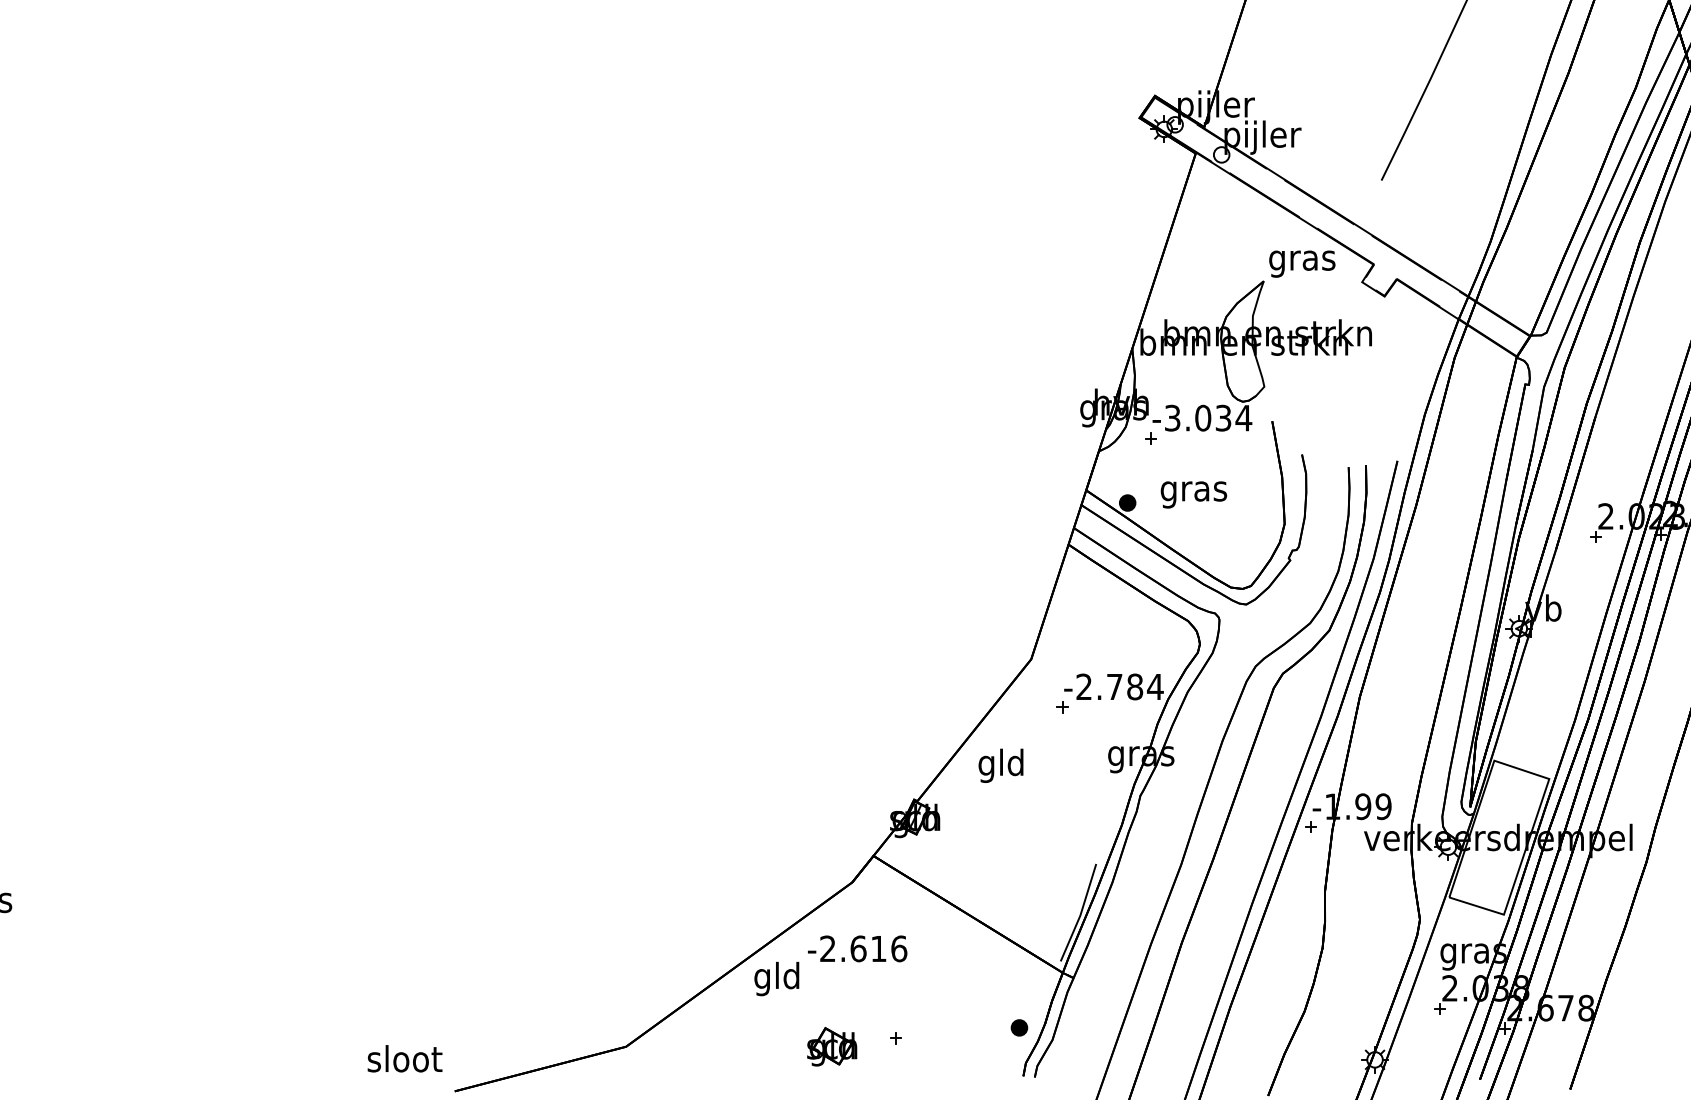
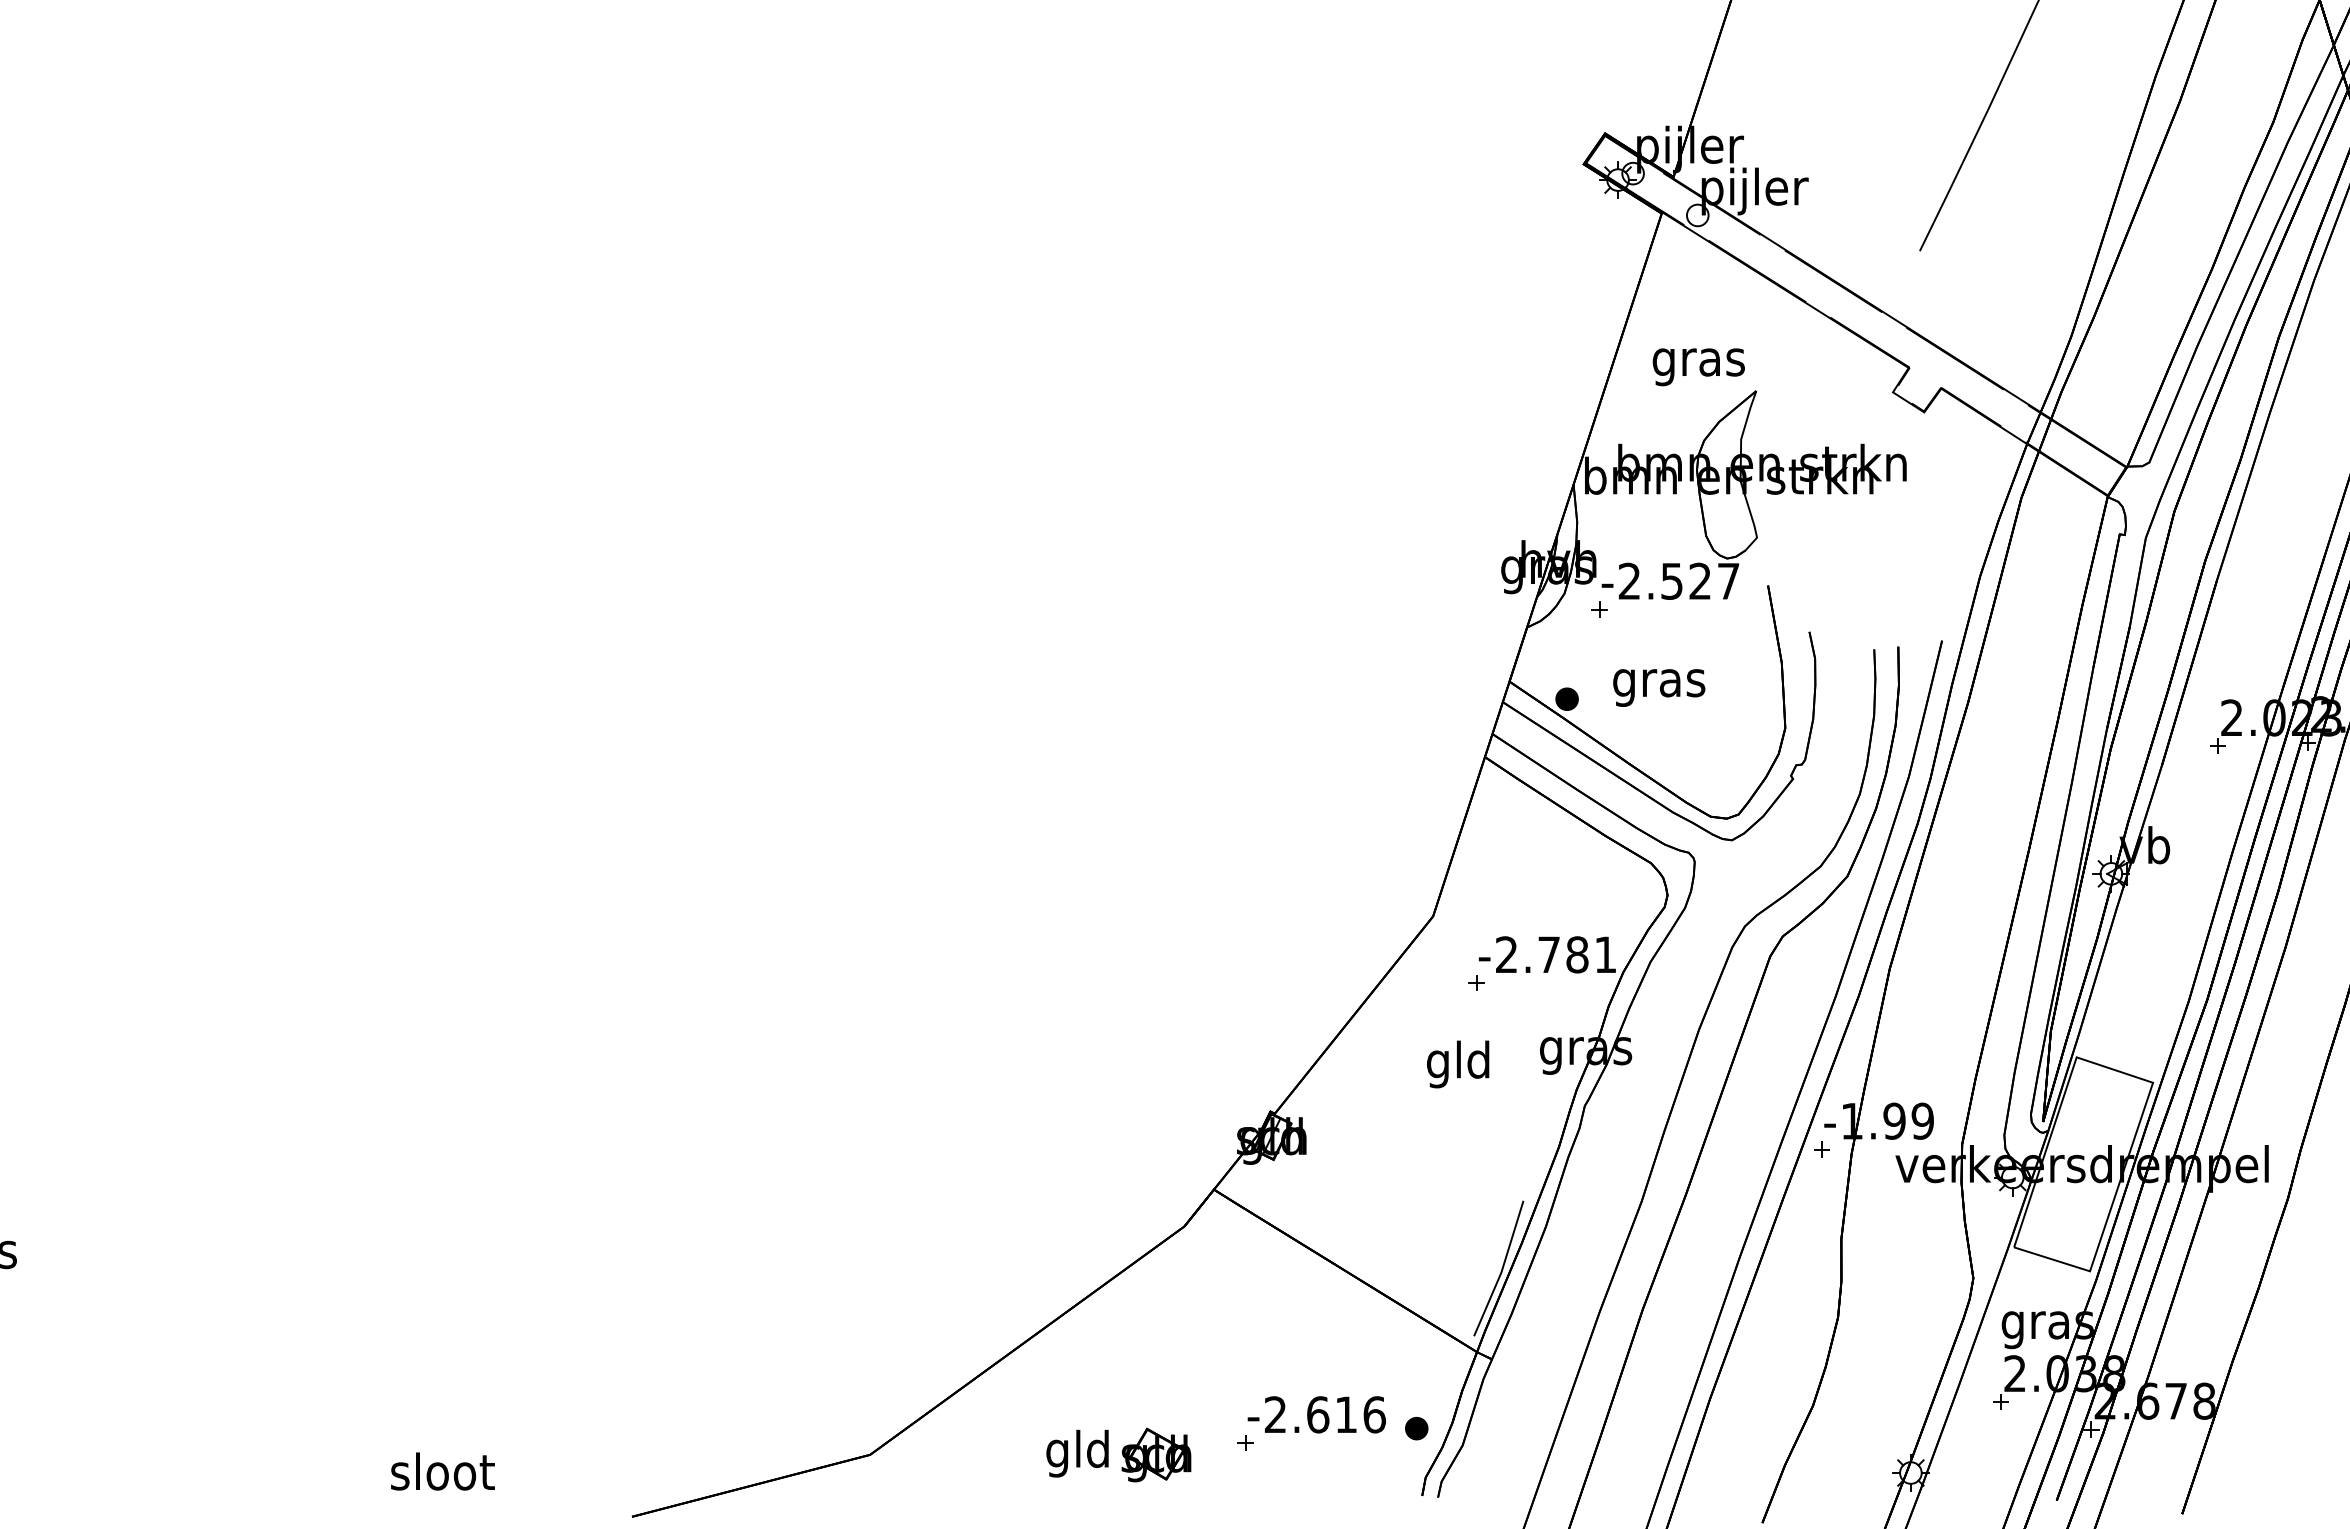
text: (1302, 264) -> (1698, 367), moved
text: (1208, 417) -> (1679, 580), -3.034 -> -2.527
text: (1155, 686) -> (1605, 954), -2.784 -> -2.781
text: (1001, 765) -> (1458, 1064), moved
text: (857, 948) -> (1316, 1414), moved
text: (776, 978) -> (1077, 1453), moved
text: (404, 1058) -> (442, 1471), moved

